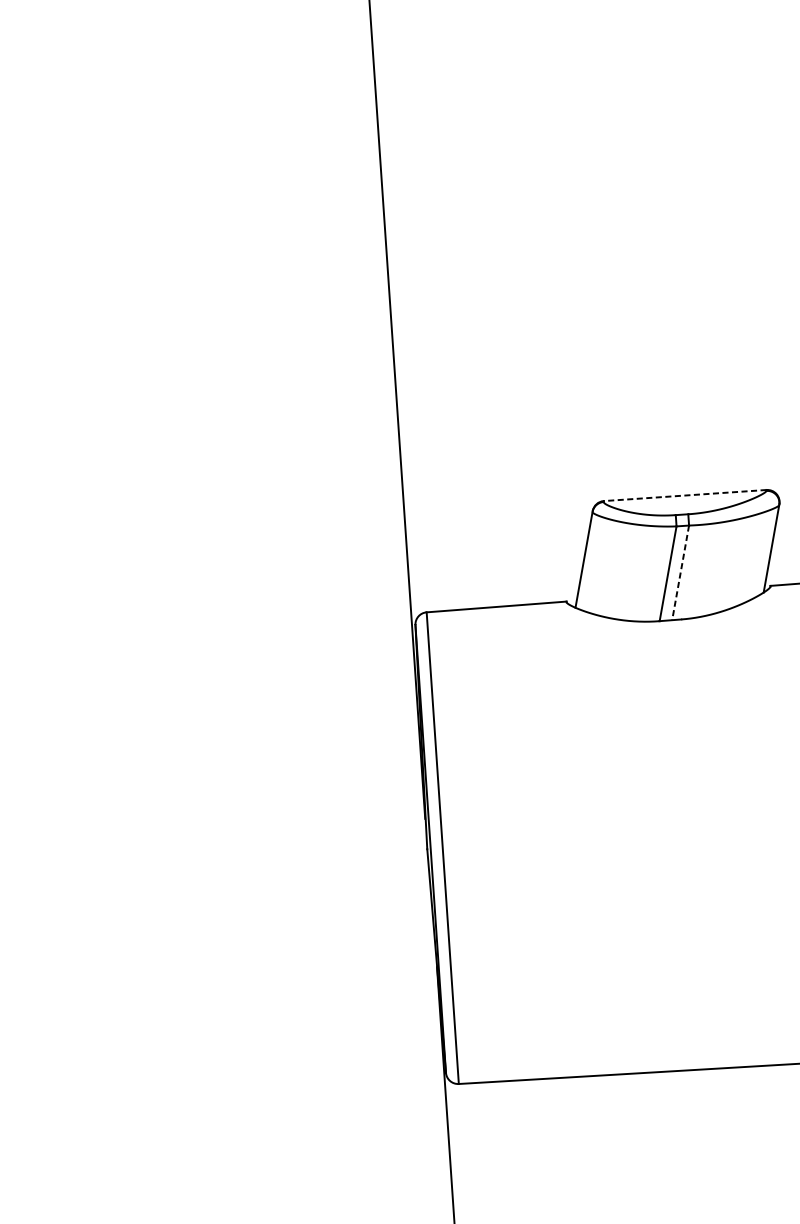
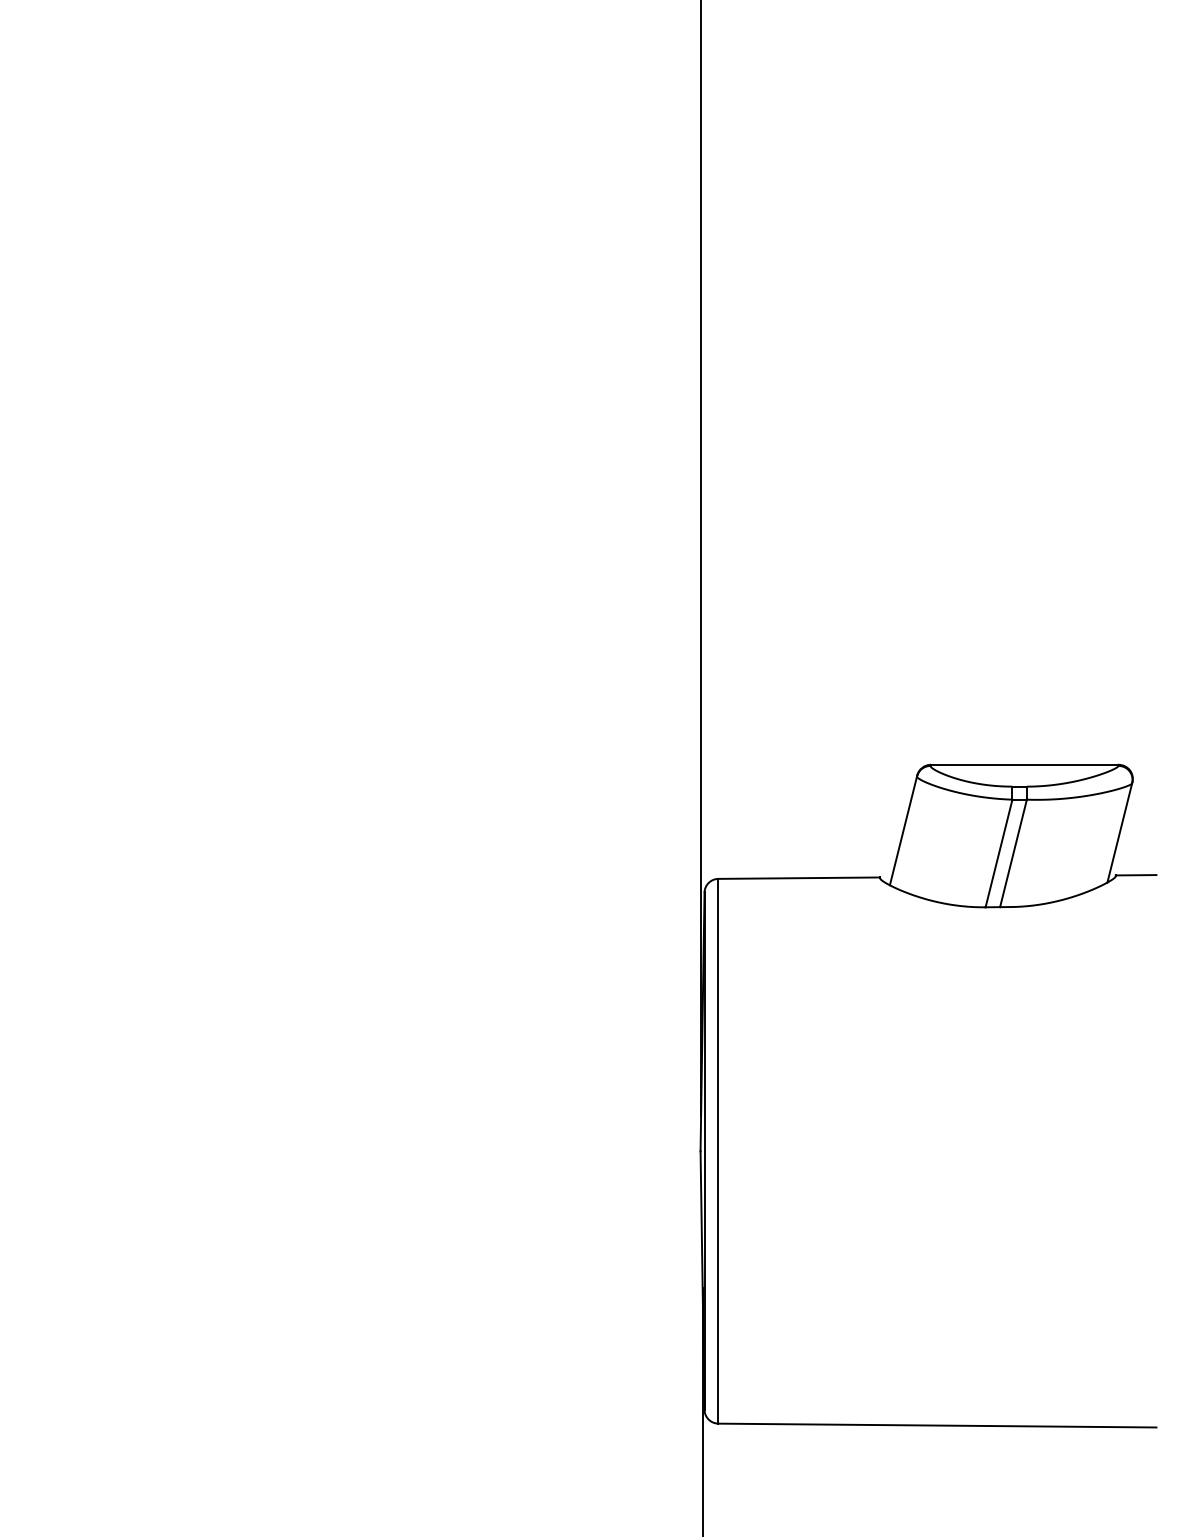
line: (684, 495) -> (1024, 764), dashed -> solid
line: (680, 572) -> (1013, 853), dashed -> solid

